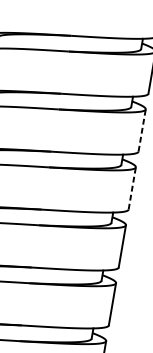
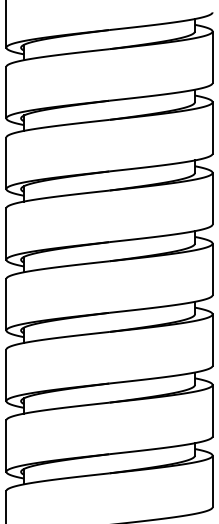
line: (142, 130) -> (212, 127), dashed -> solid
line: (132, 188) -> (212, 198), dashed -> solid

